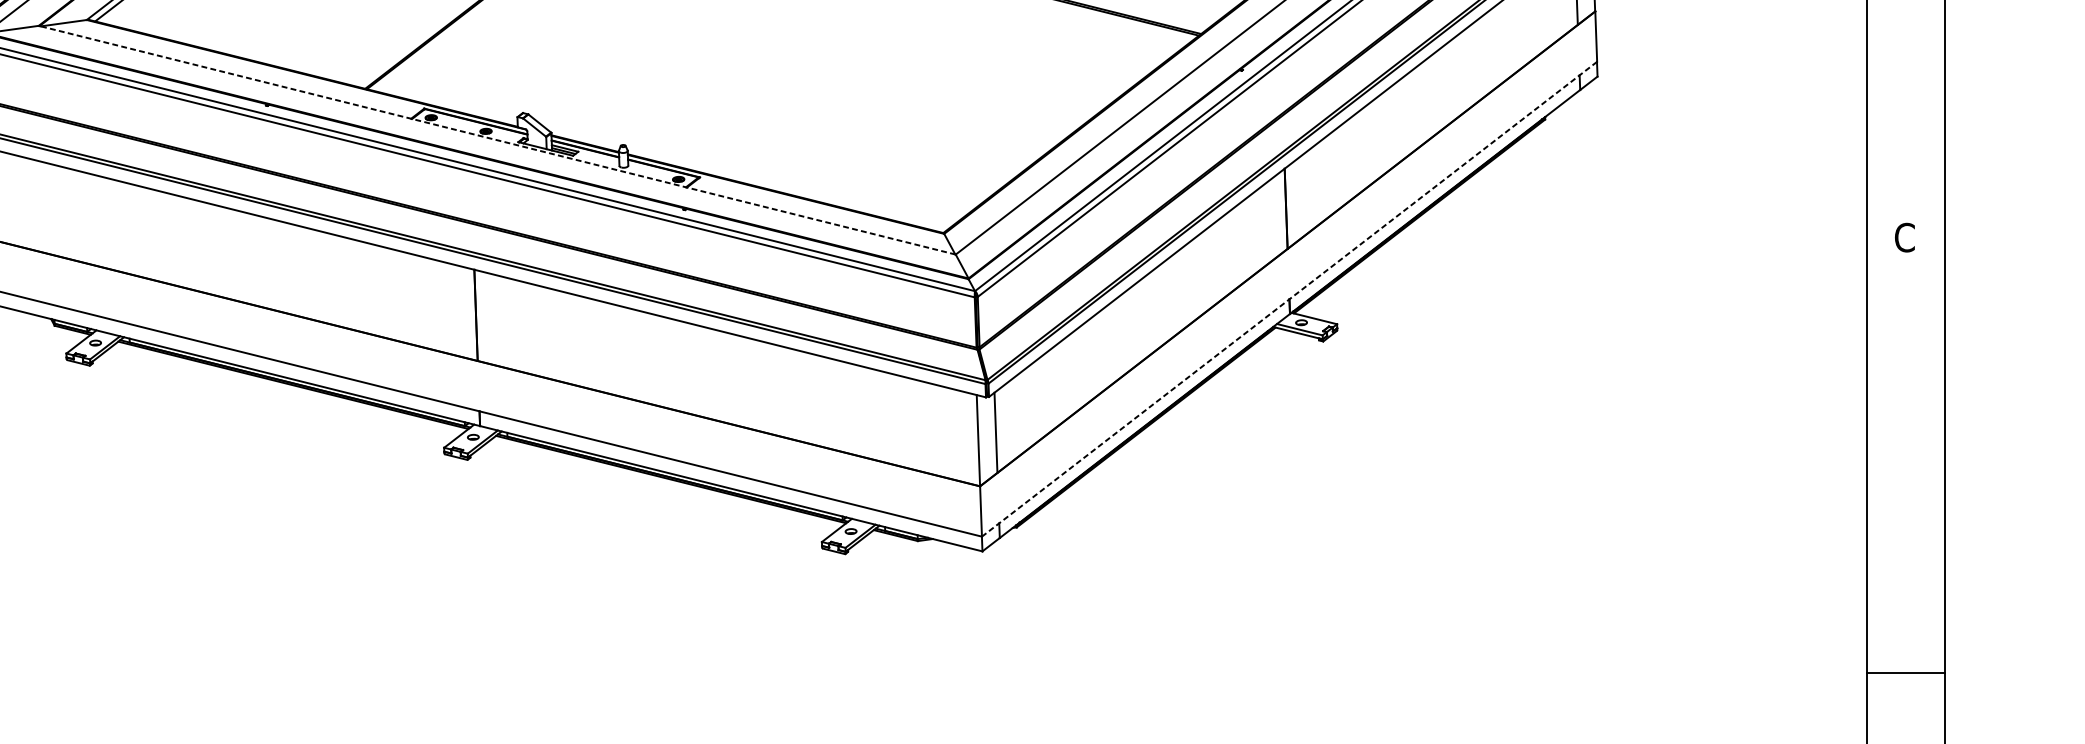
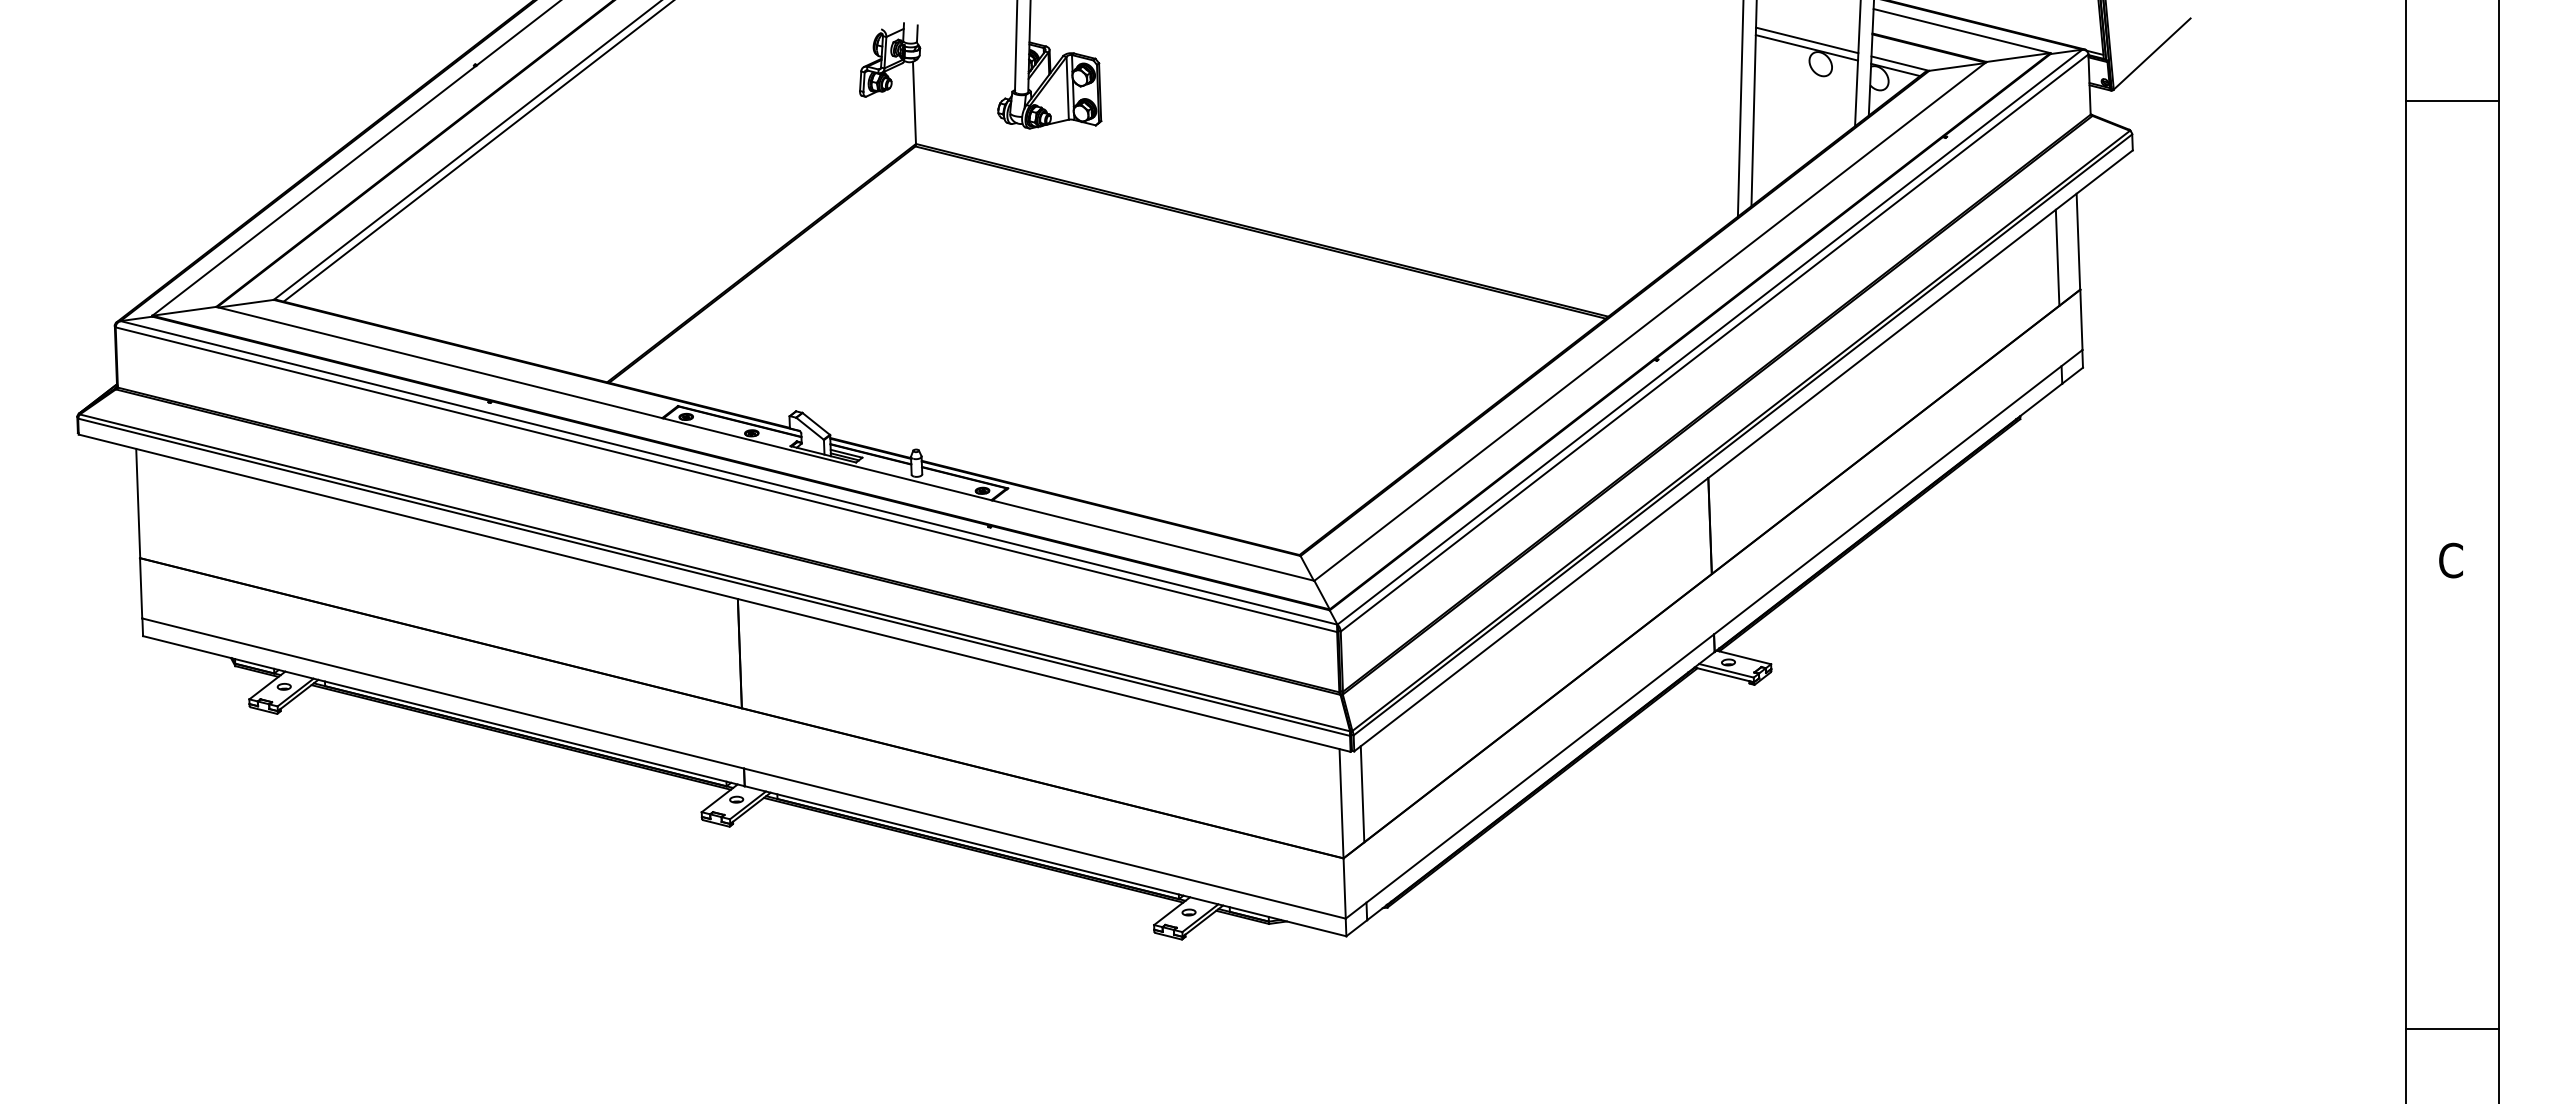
line: (497, 139) -> (765, 443), dashed -> solid
line: (1289, 299) -> (1713, 634), dashed -> solid
line: (1905, 672) -> (2451, 1029), moved

